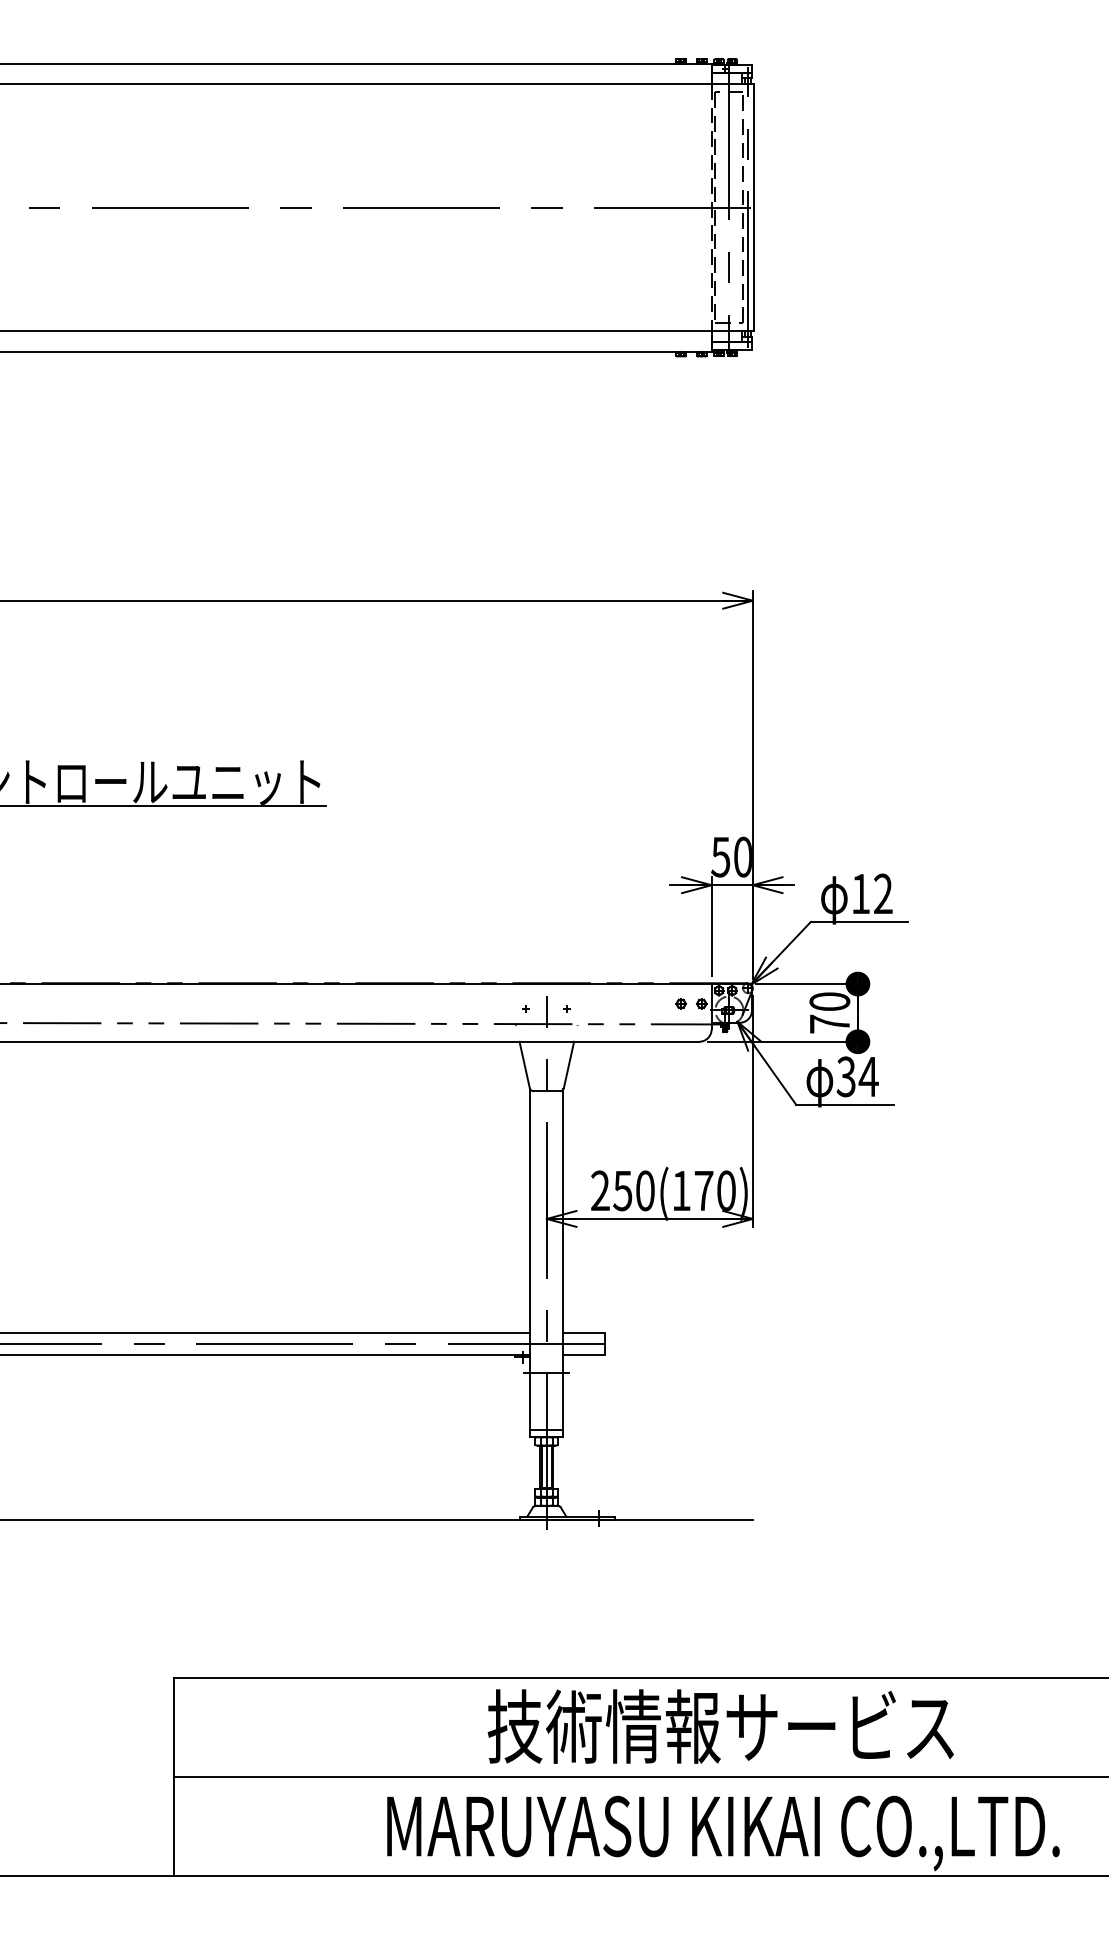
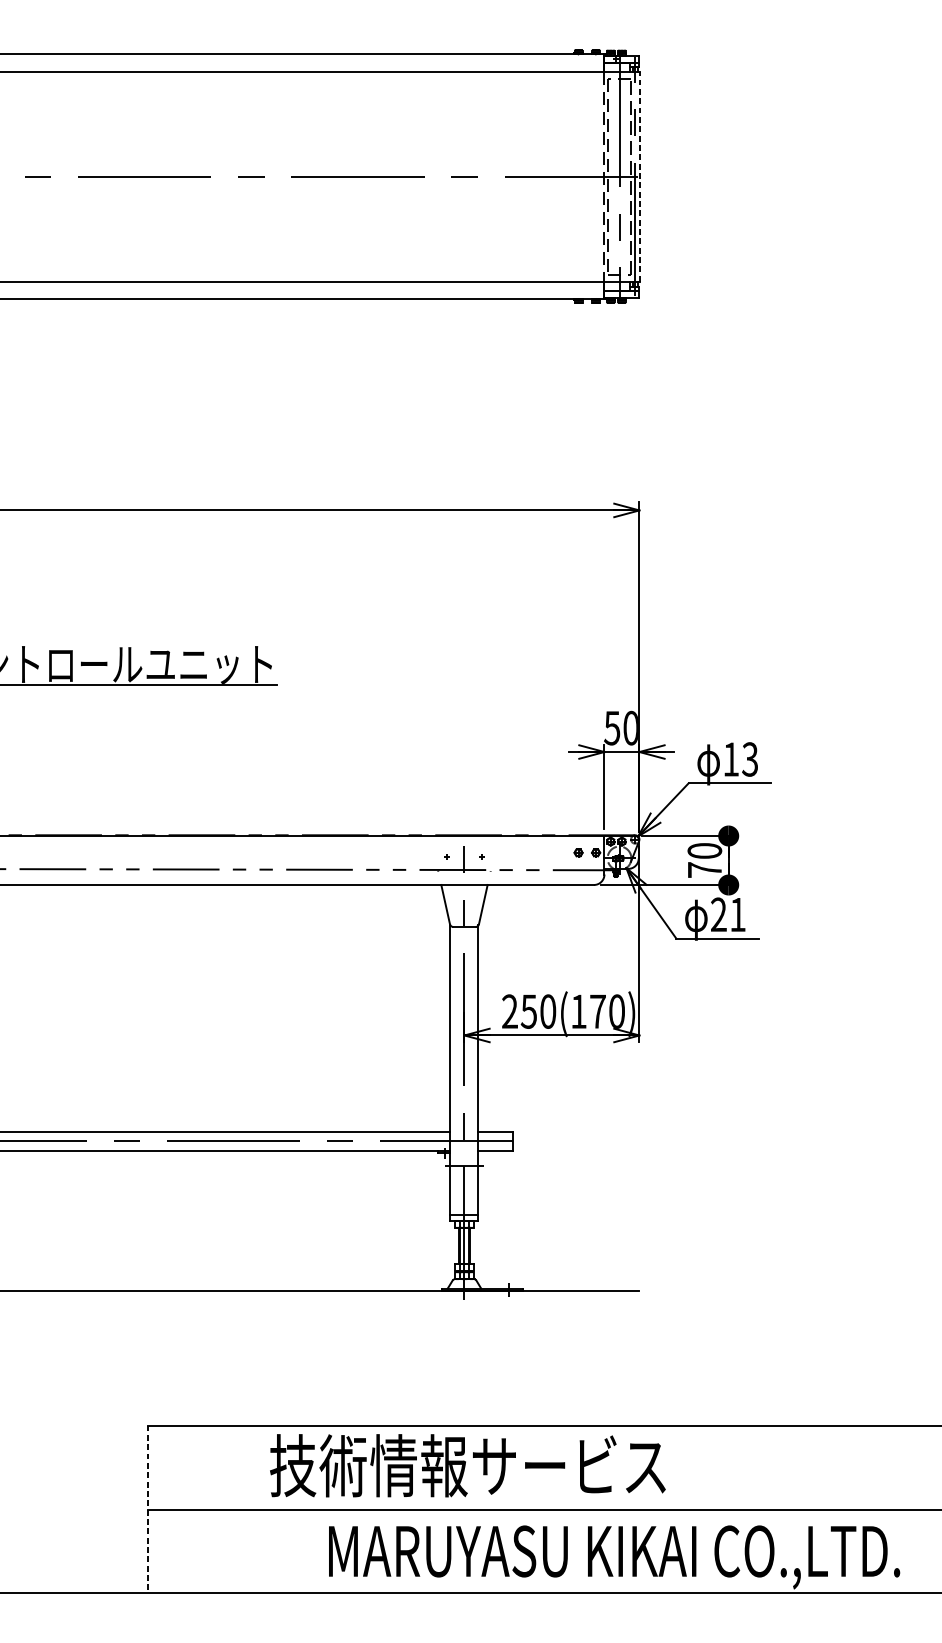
line: (753, 207) -> (640, 176), solid -> dashed
text: (882, 893) -> (749, 759), 12 -> 13
text: (857, 1076) -> (728, 914), 34 -> 21
text: (720, 1726) -> (467, 1465), moved
line: (173, 1777) -> (147, 1509), solid -> dashed

